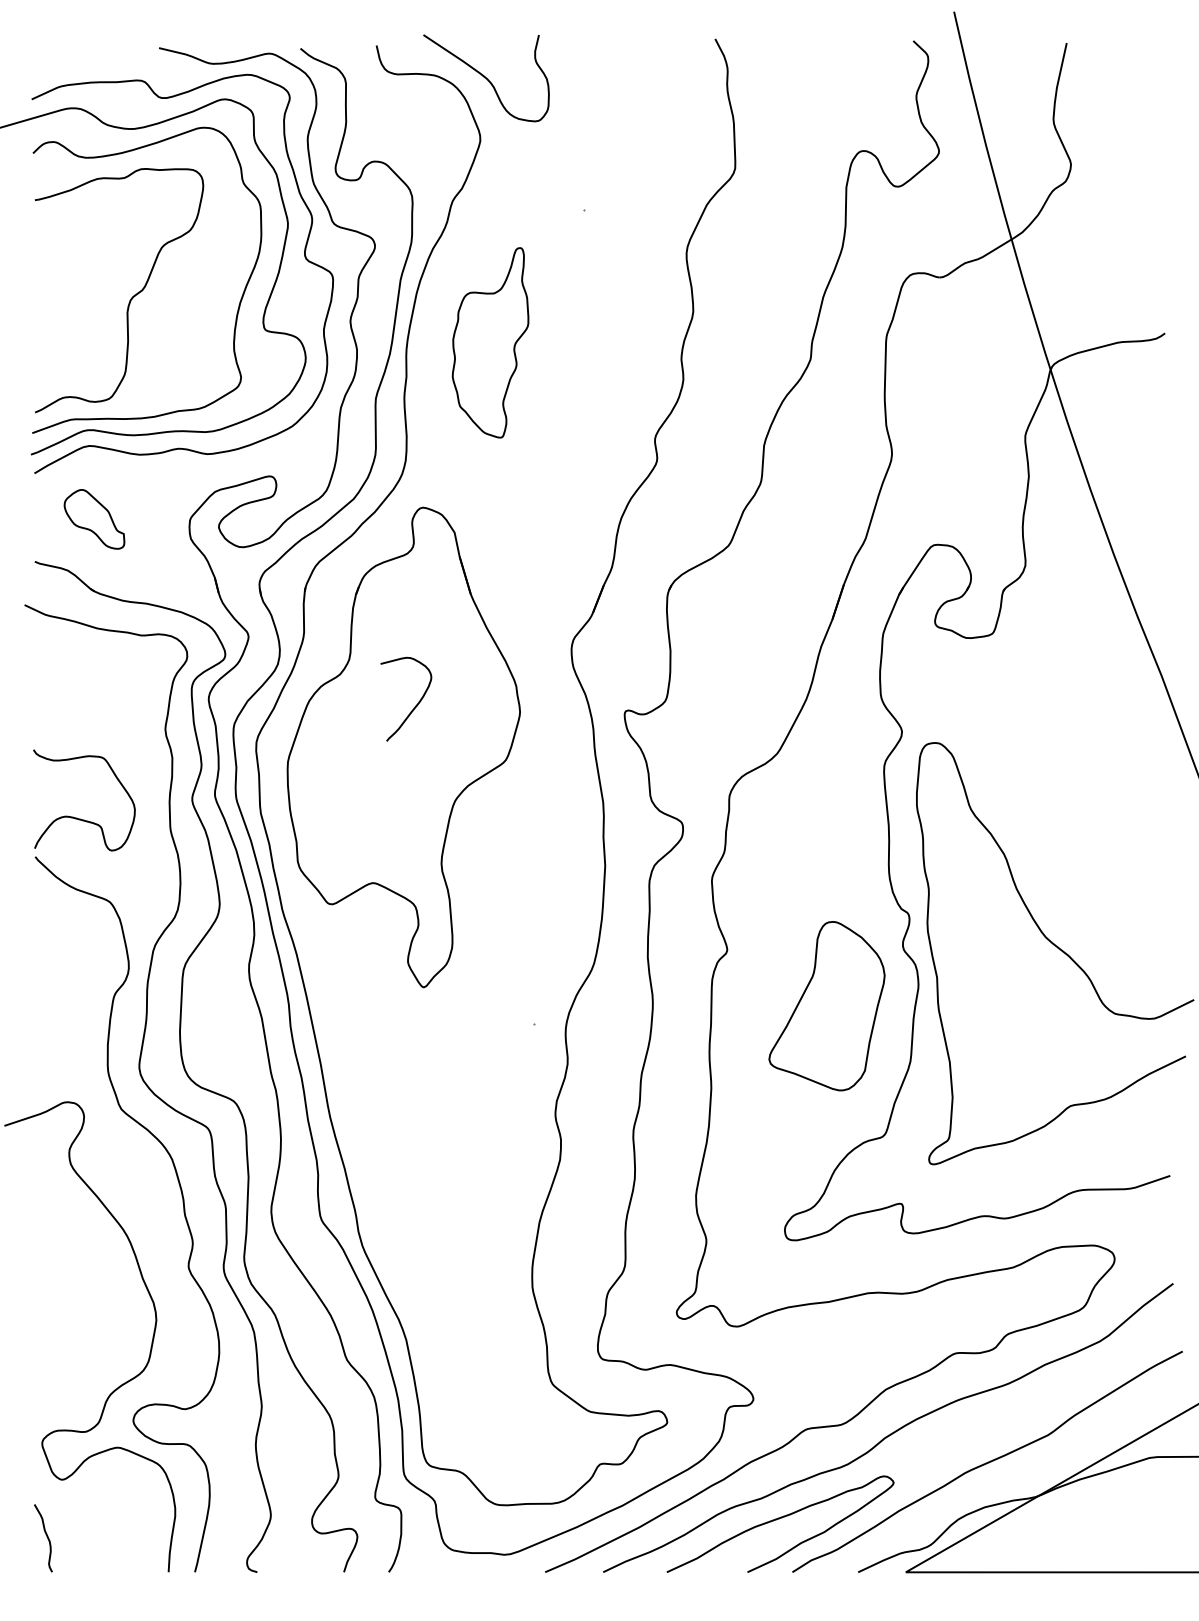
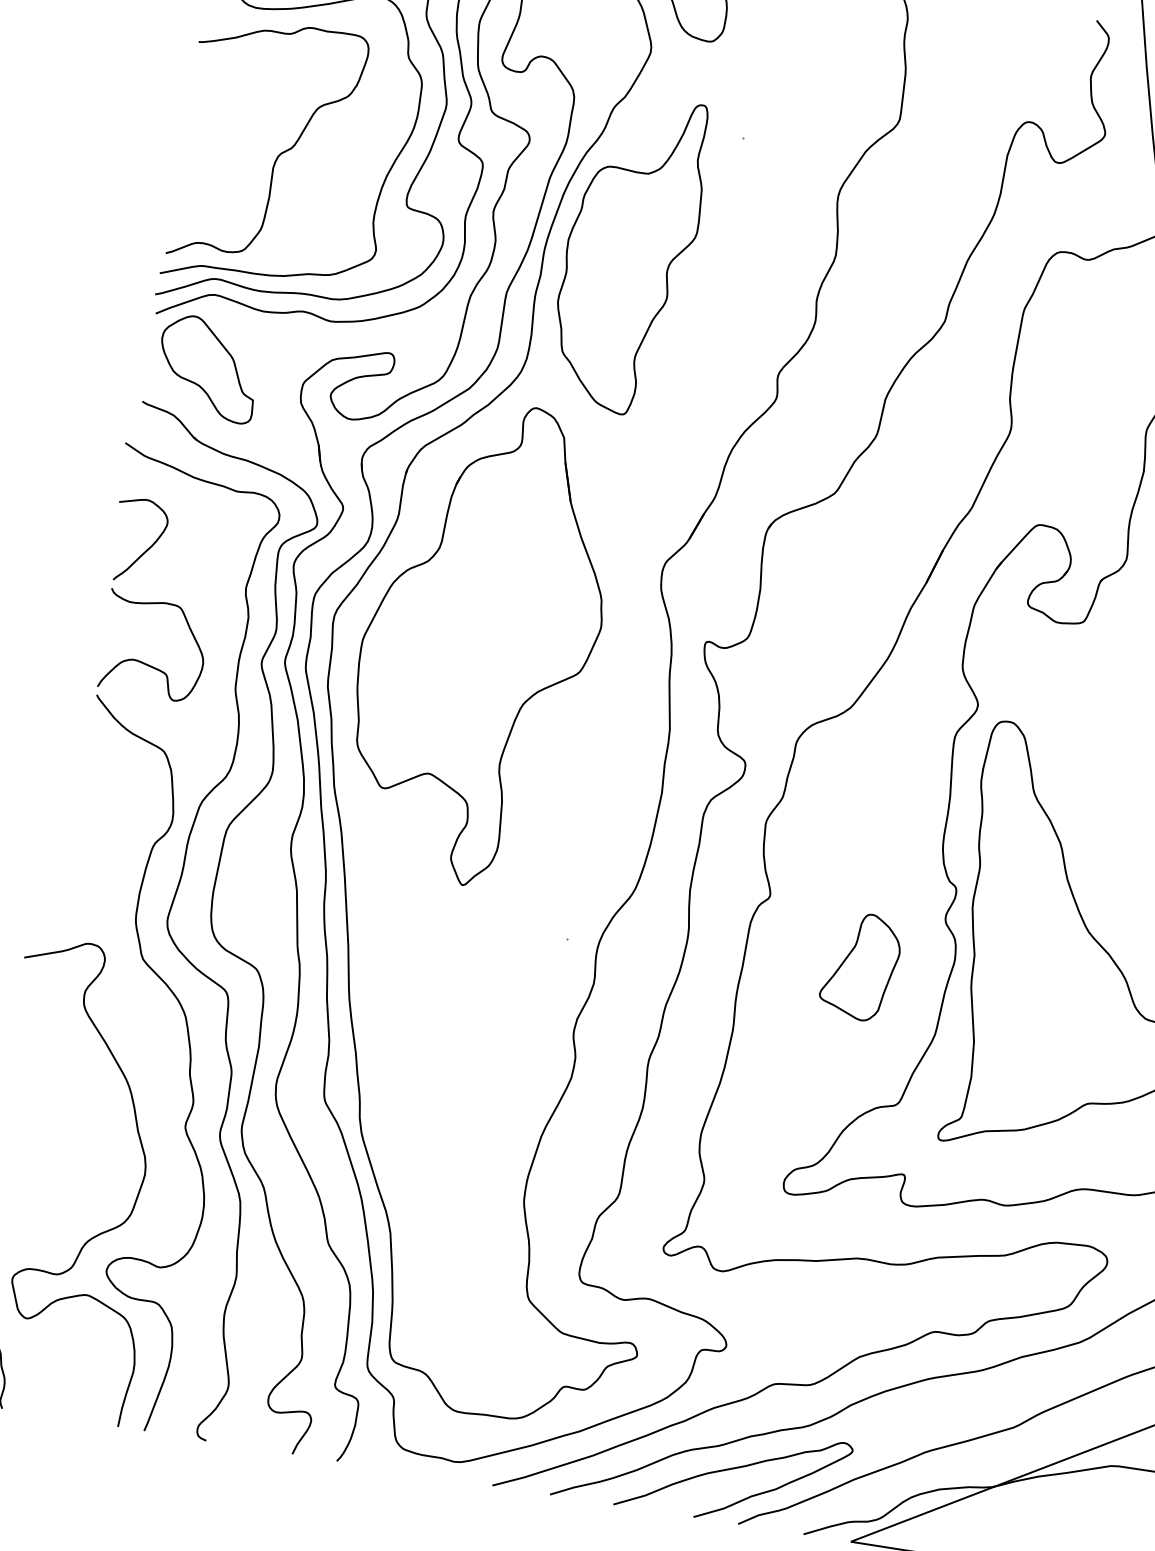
part: (490, 342) -> (629, 254), size x1.67
part: (94, 519) -> (208, 368), size x1.67
curve: (414, 706) -> (146, 549), moved
part: (827, 1005) -> (861, 966), size x0.62

